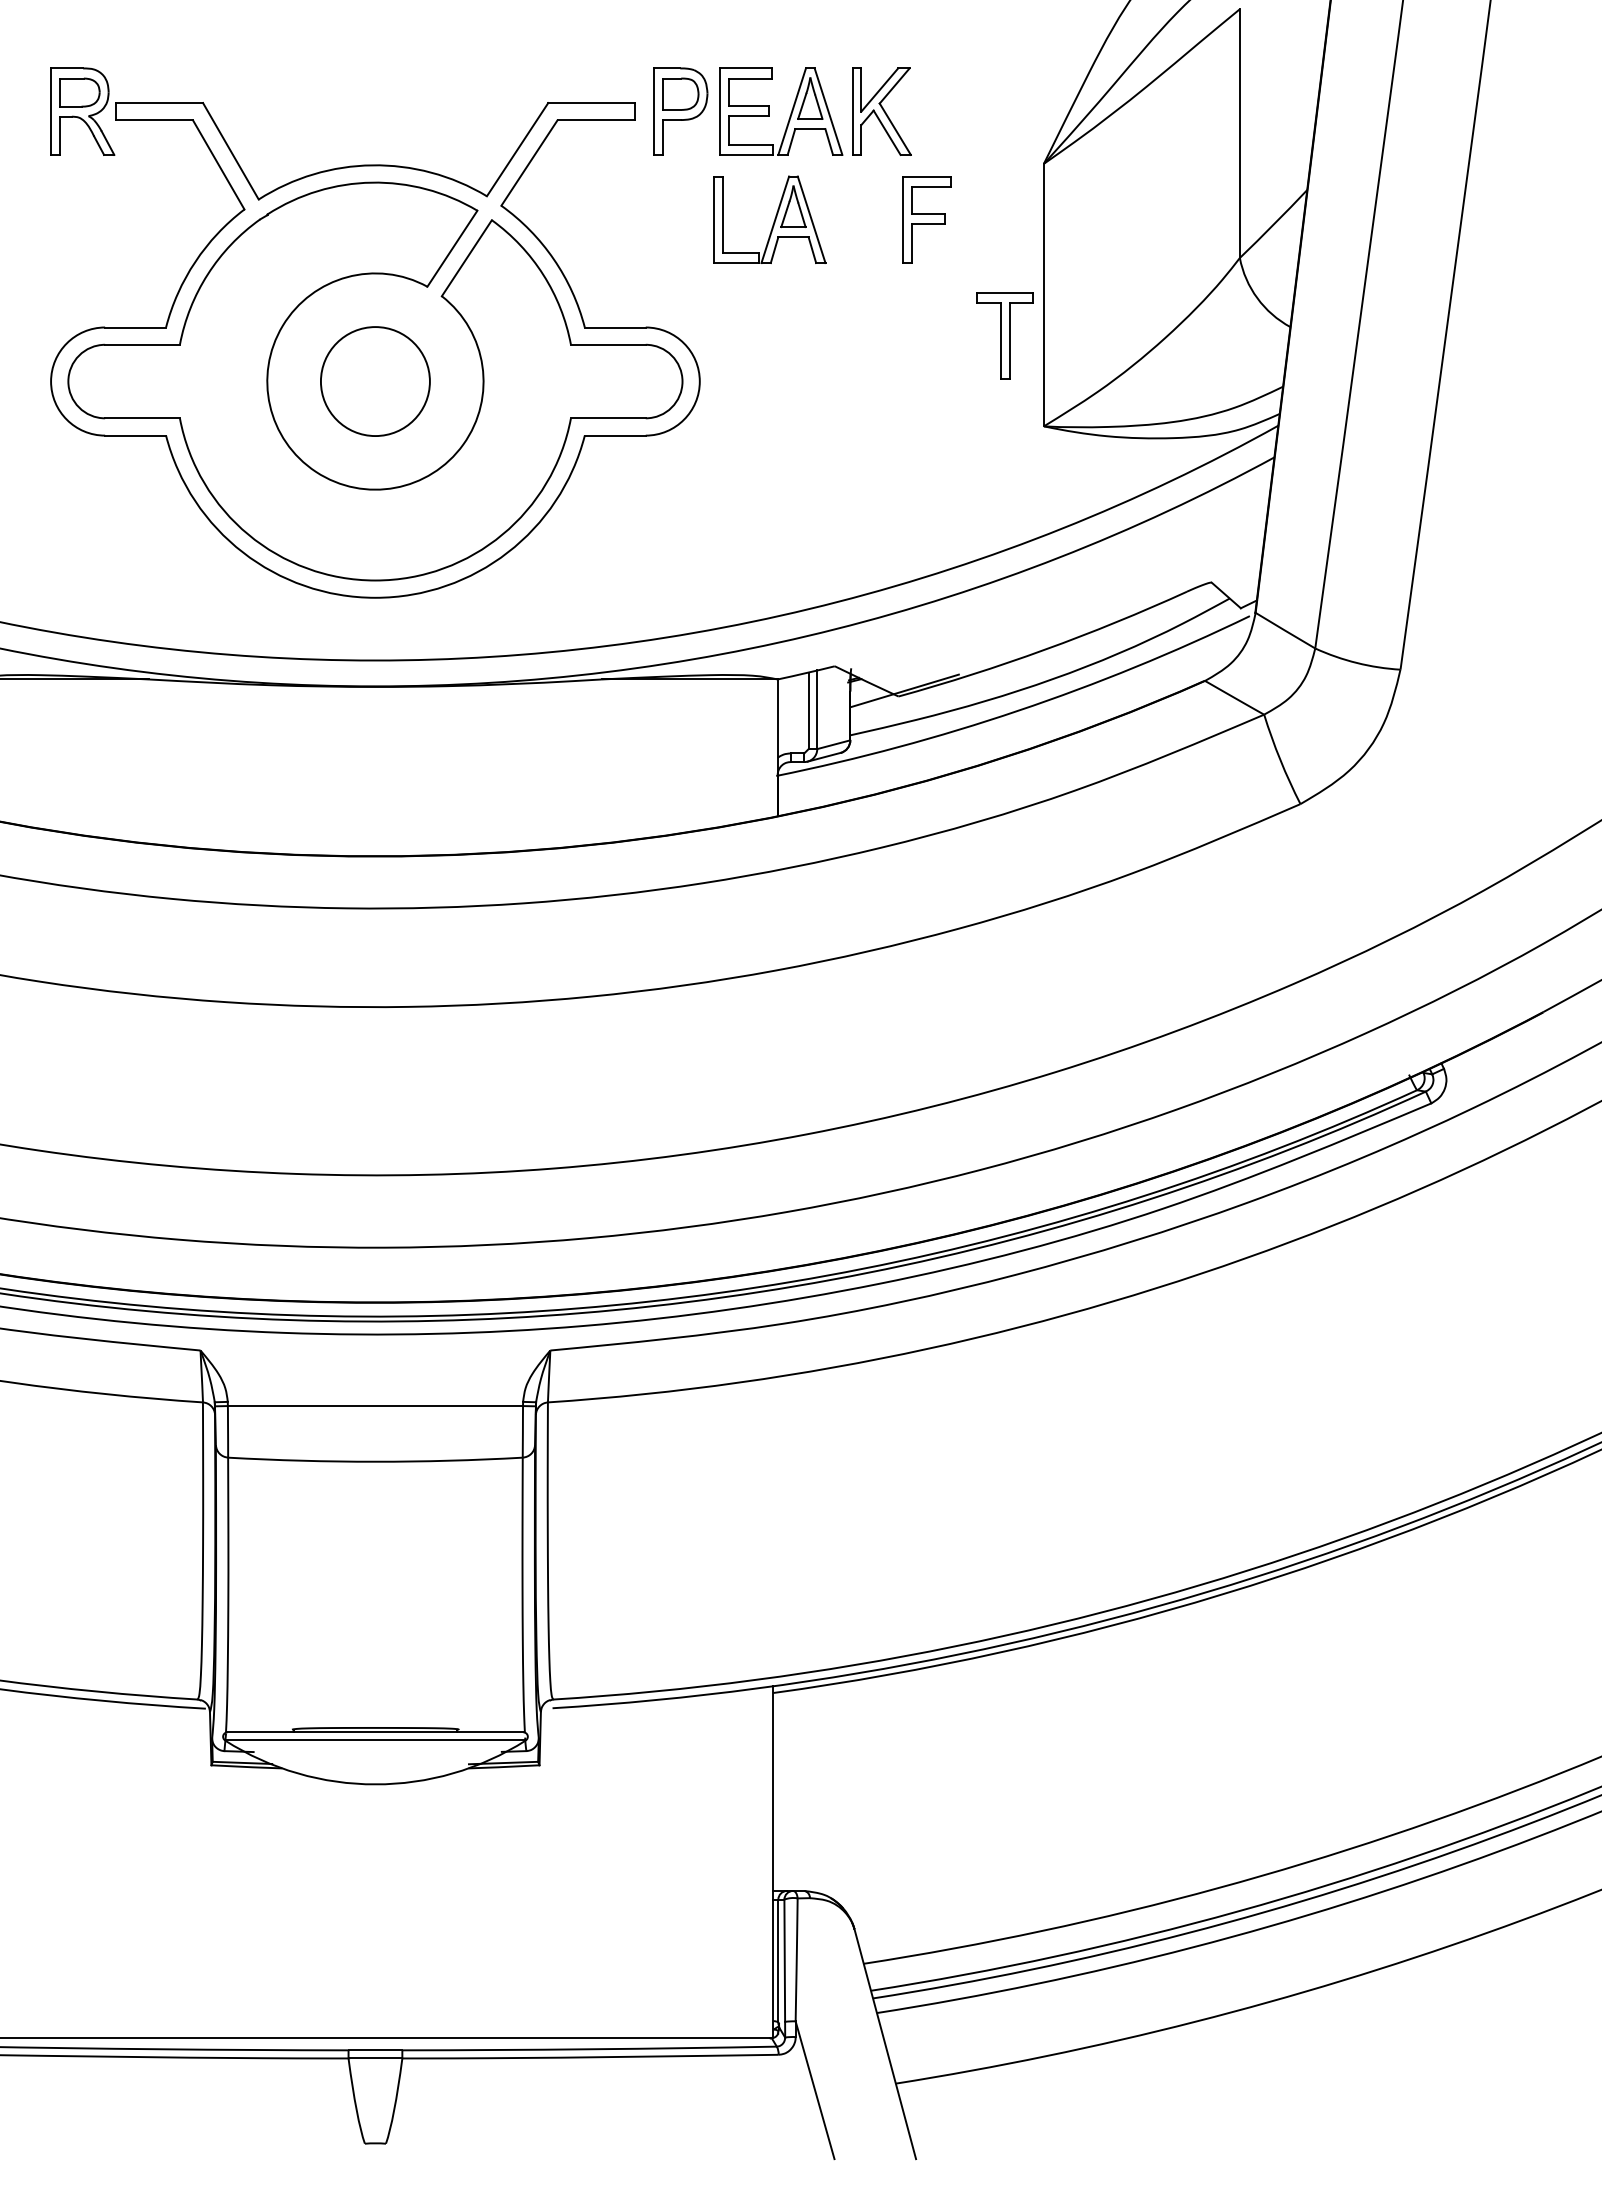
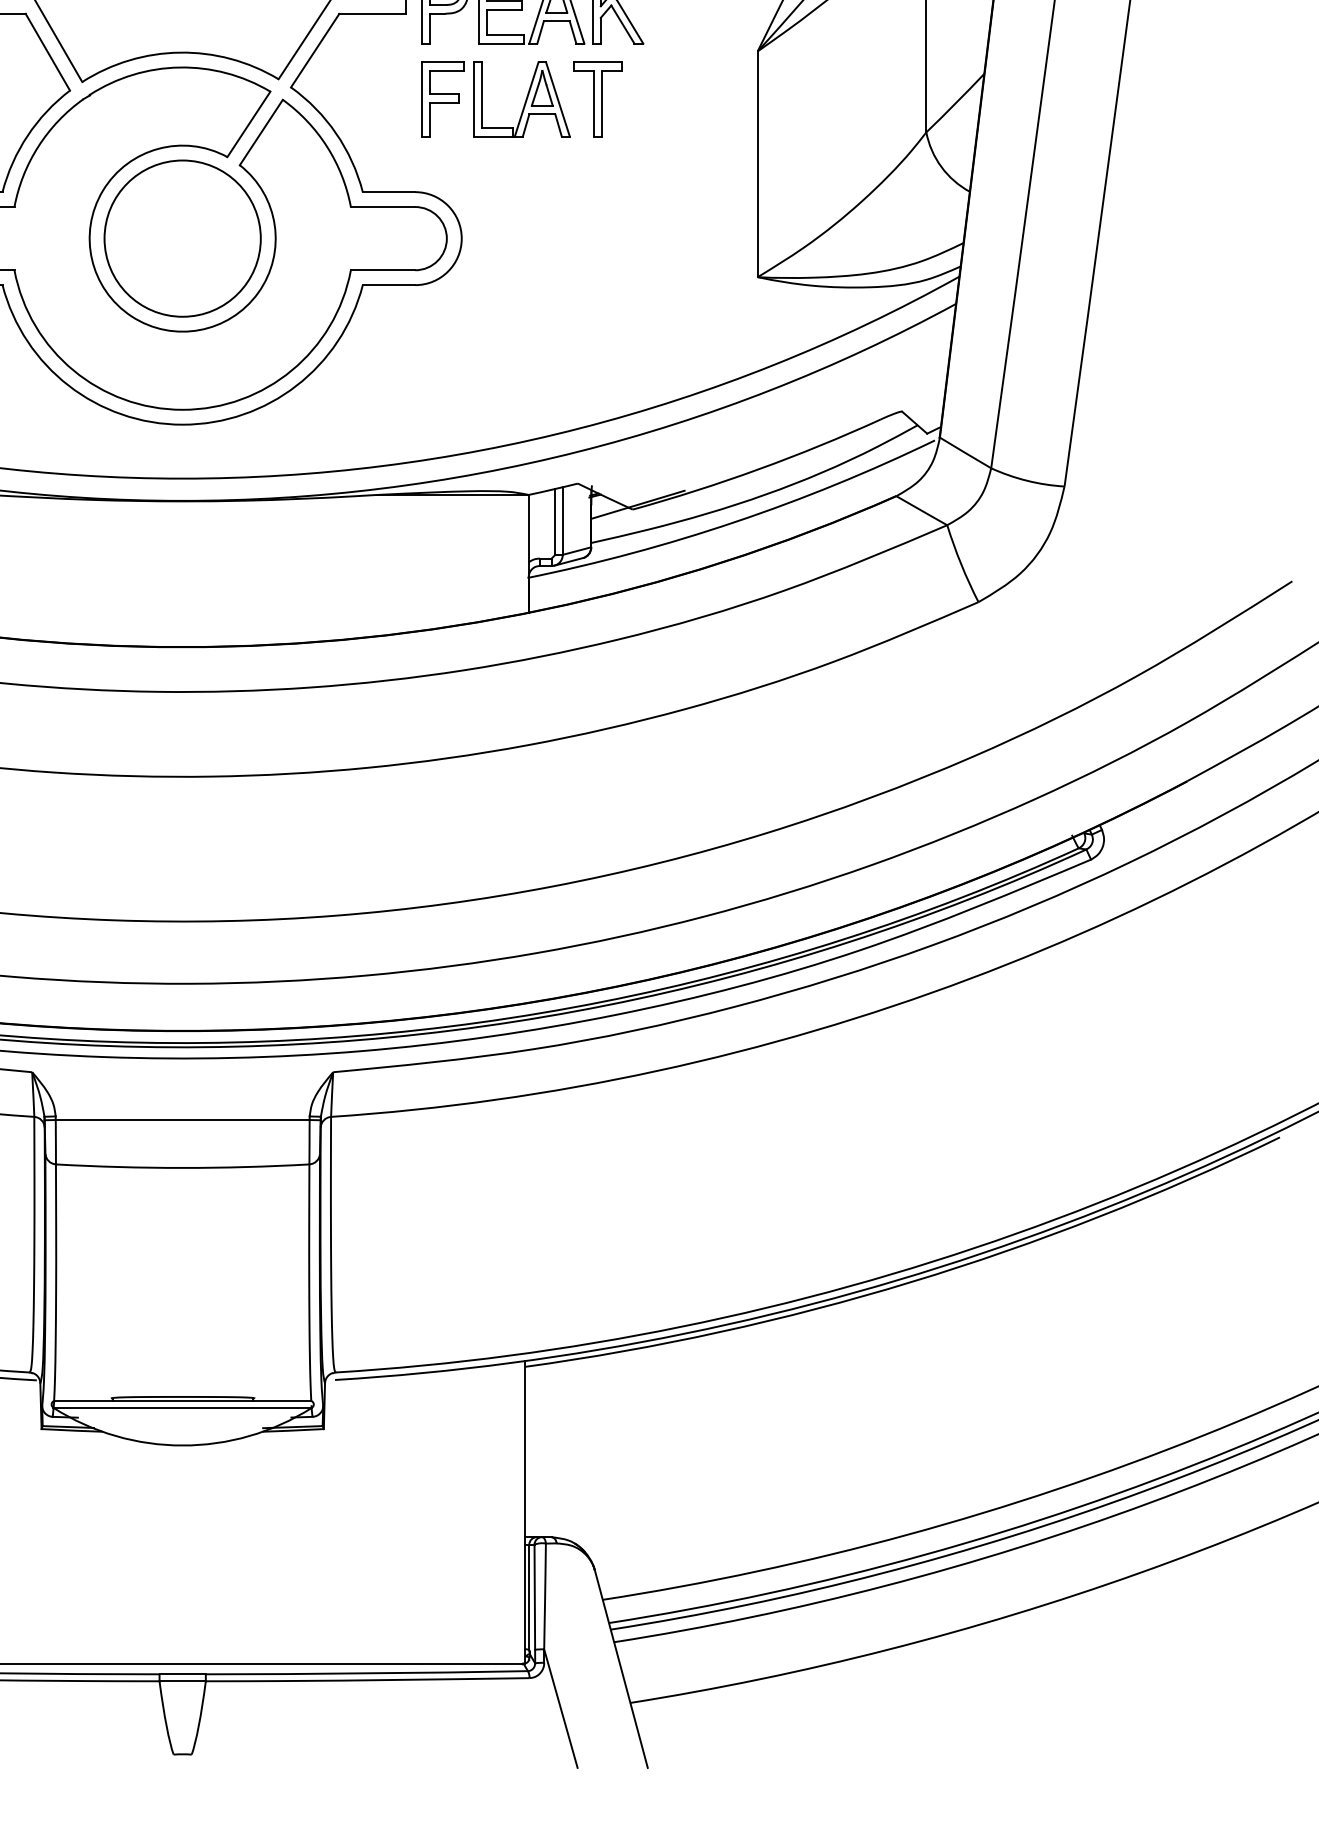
part: (926, 219) -> (442, 99), moved
part: (1004, 335) -> (597, 99), moved
circle: (375, 381) -> (182, 238), size x1.67

